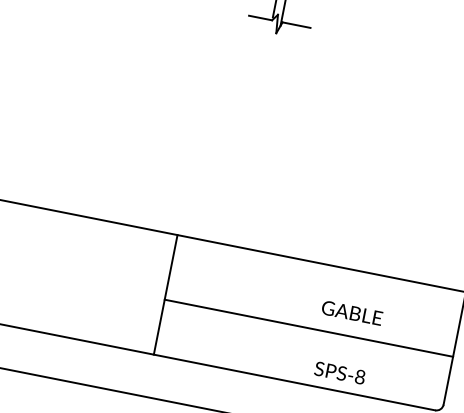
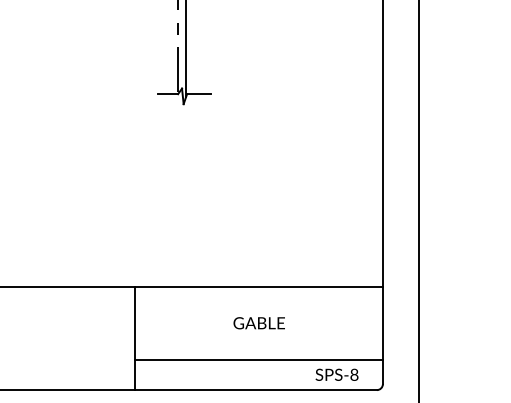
text: (351, 313) -> (258, 323), moved
line: (308, 327) -> (258, 359), moved
text: (339, 372) -> (336, 374), moved

